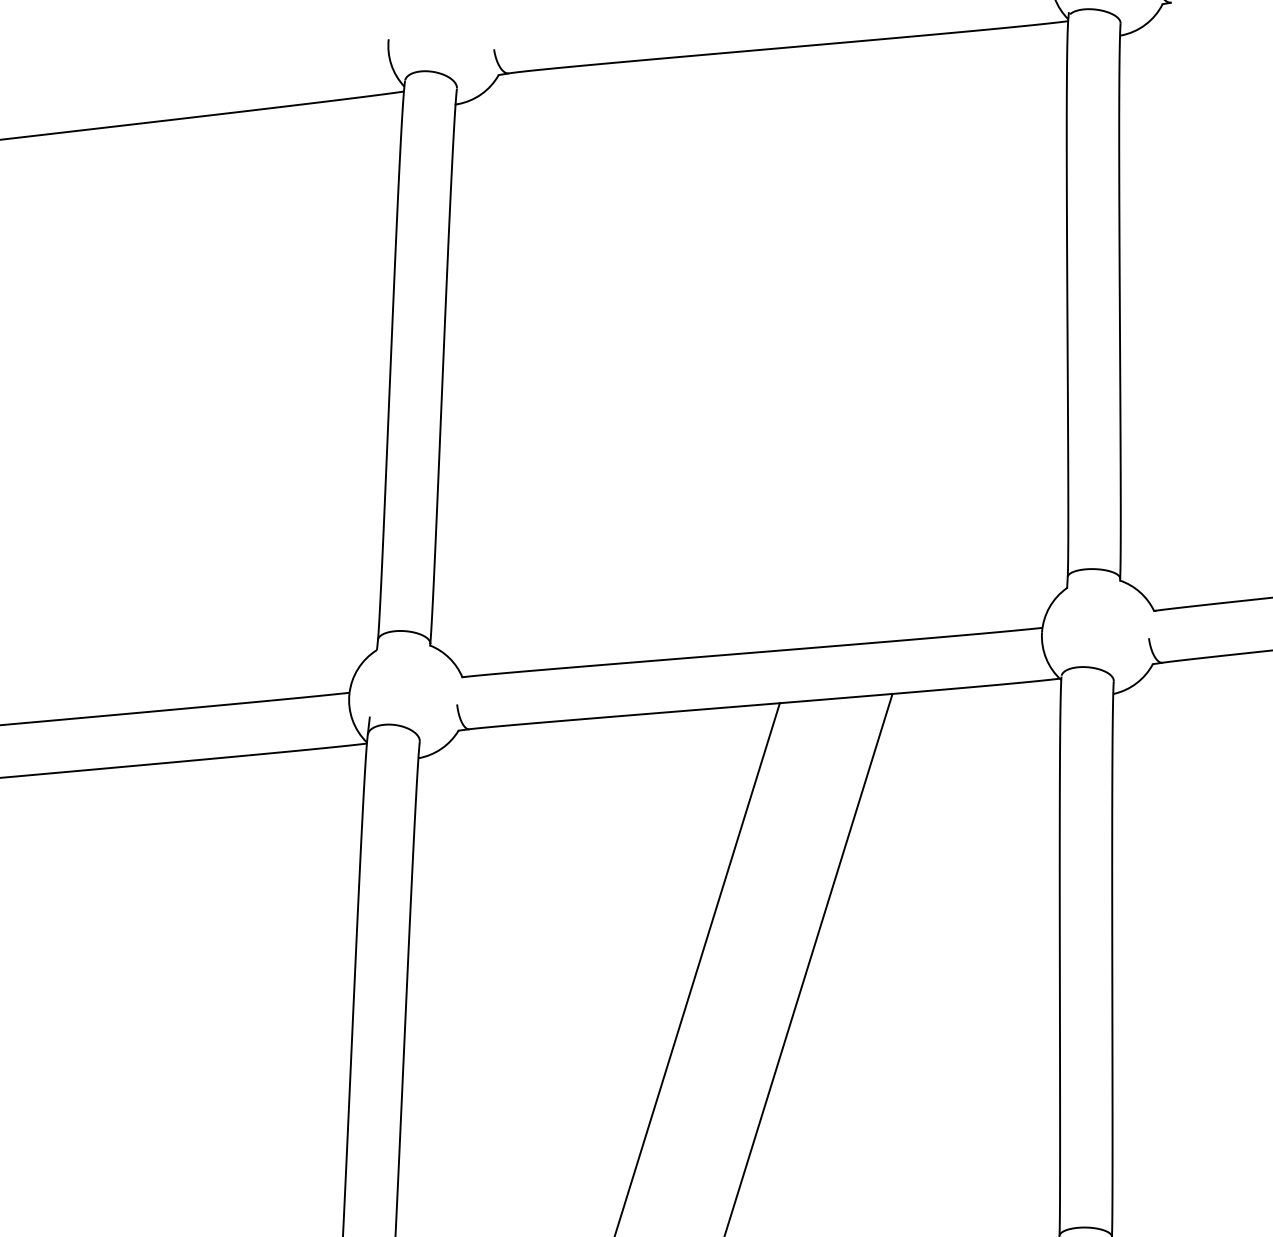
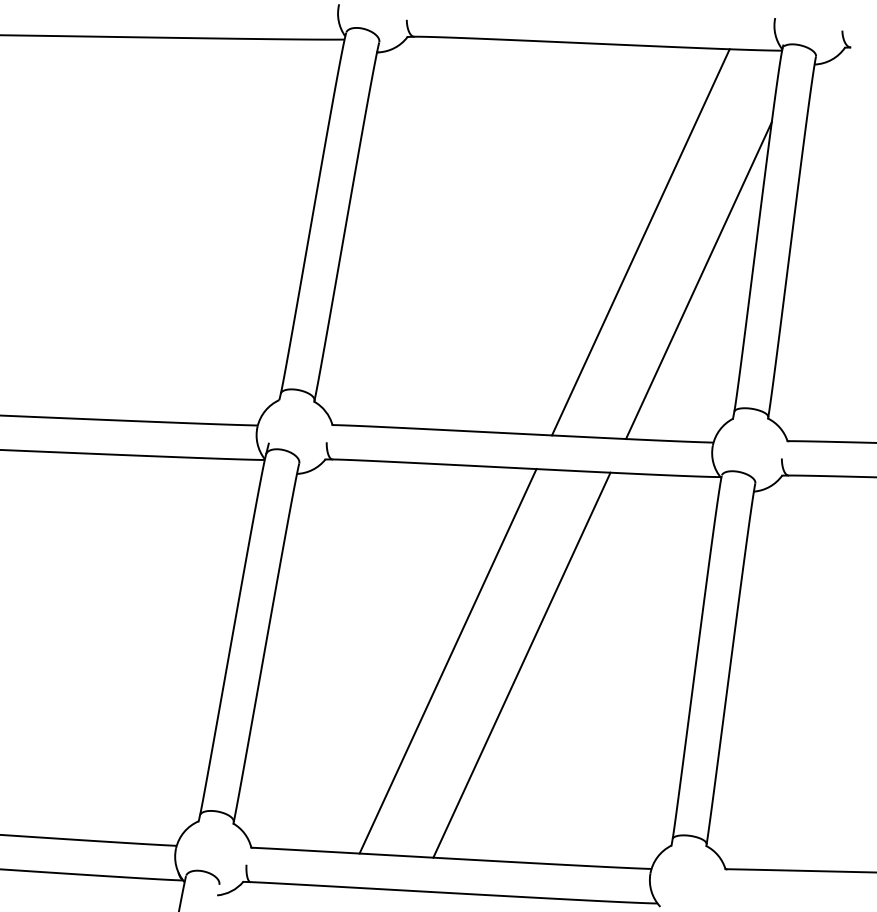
line: (892, 339) -> (640, 242), added
line: (987, 385) -> (698, 280), added

